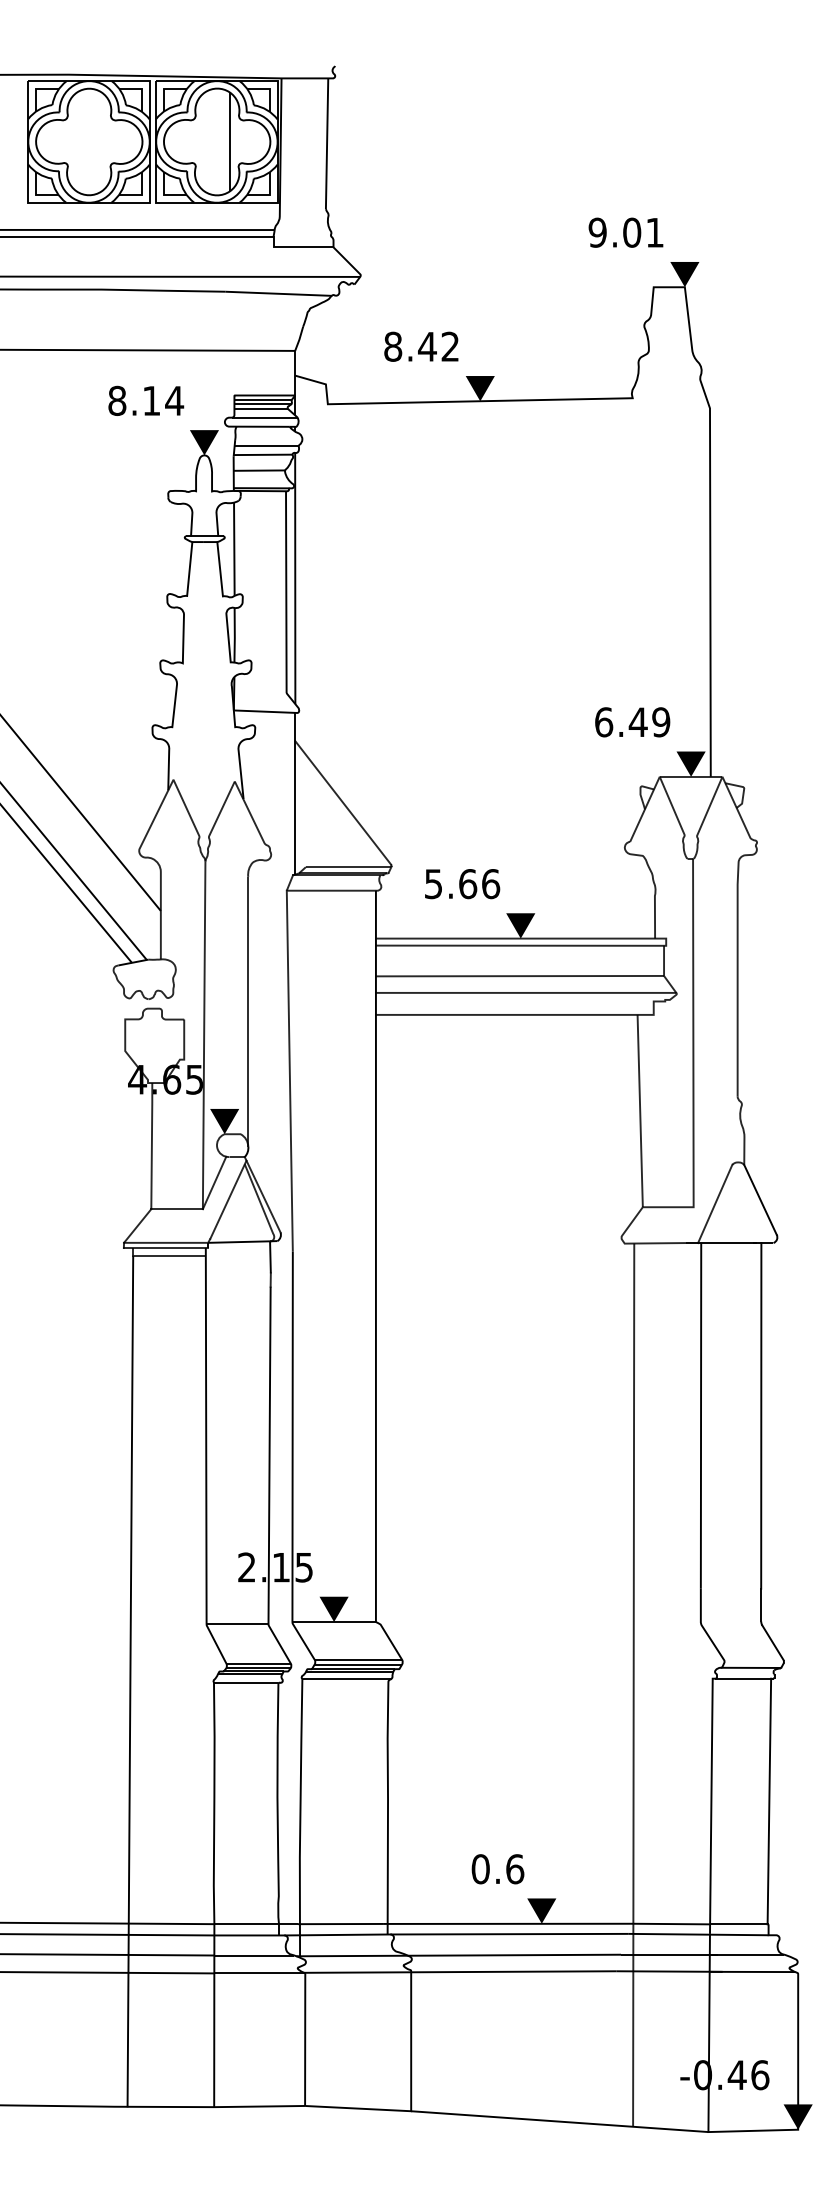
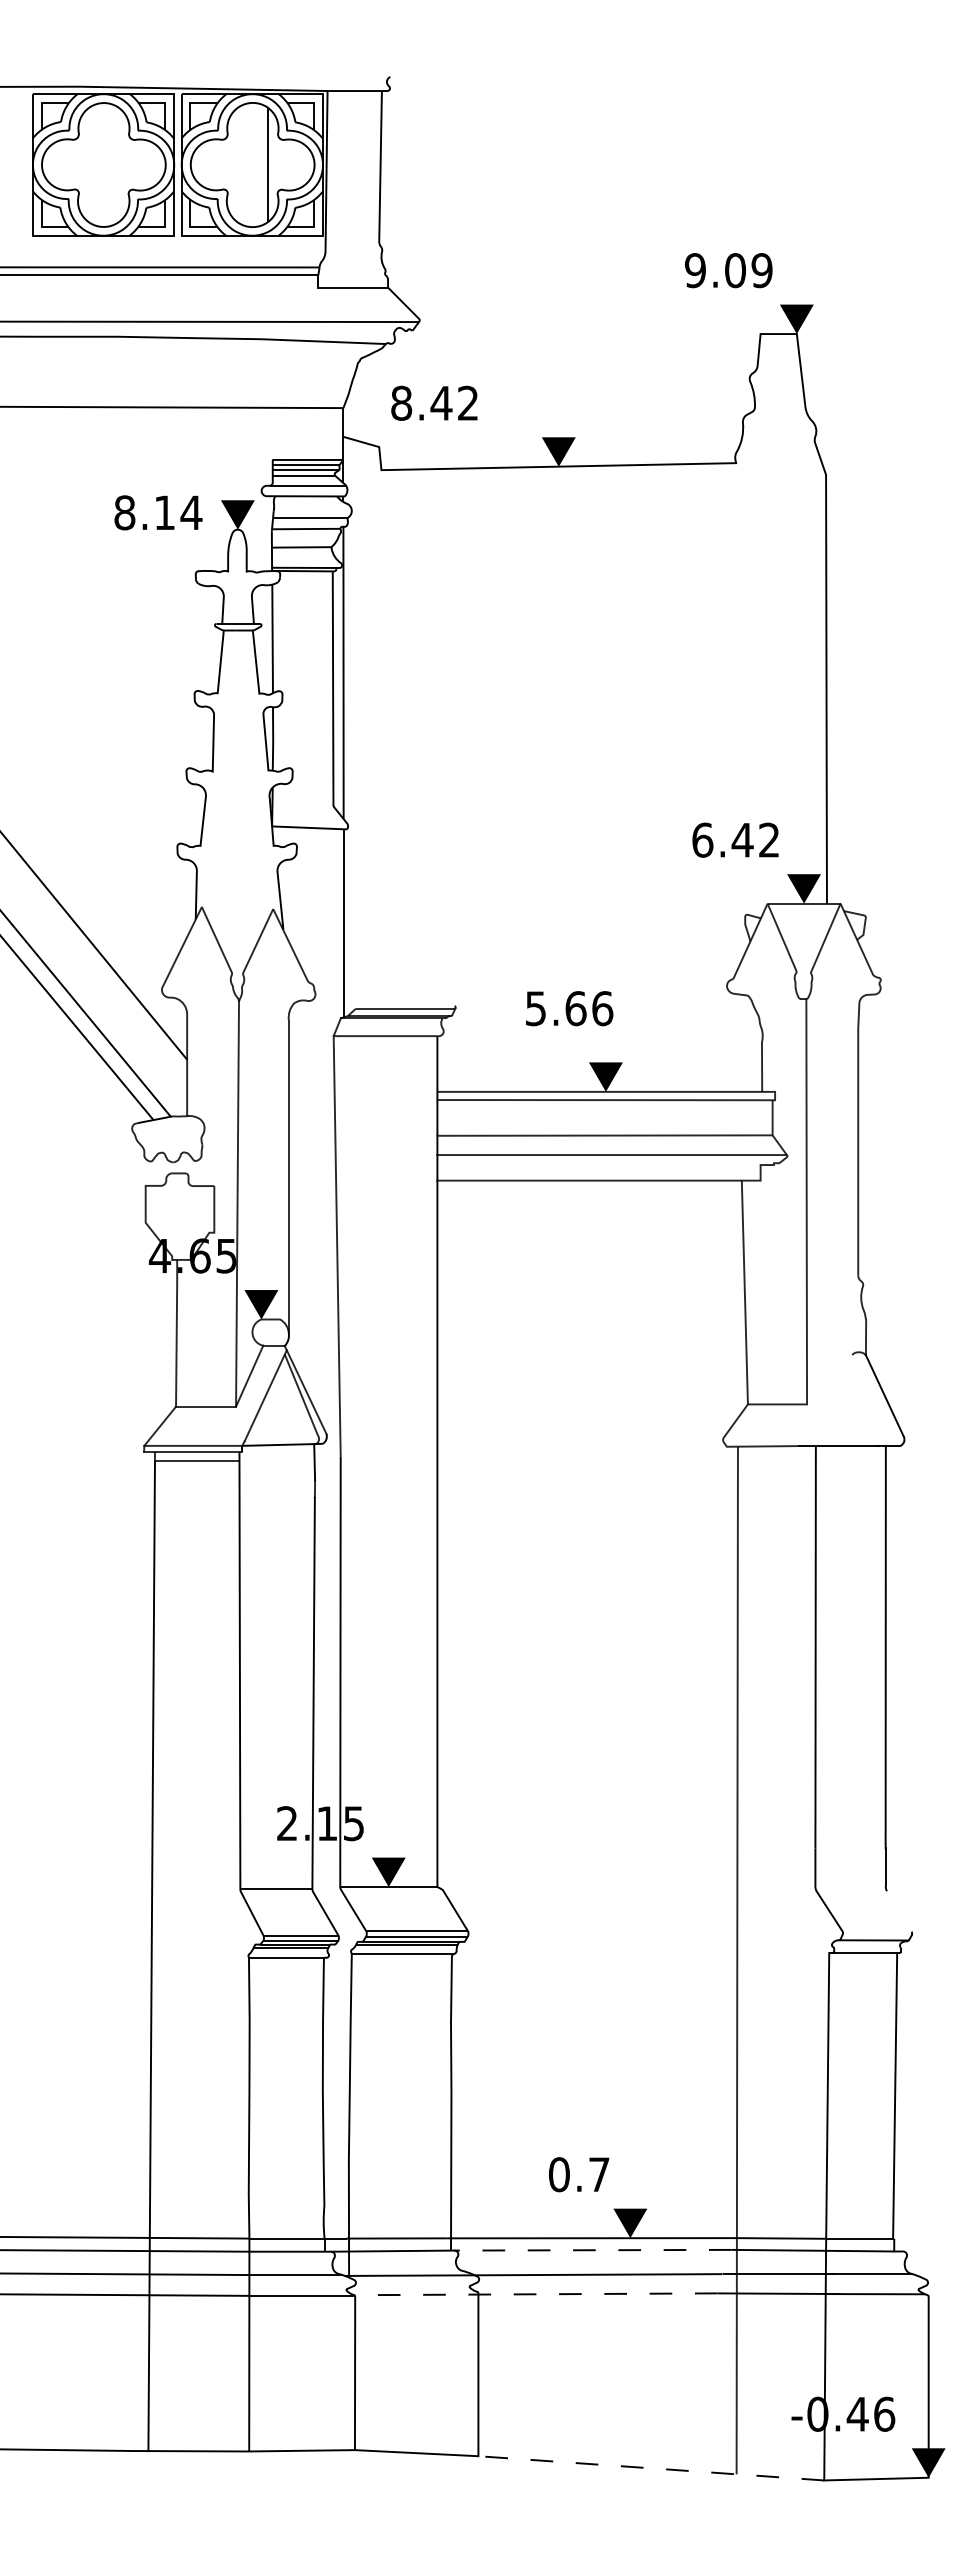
text: (654, 232) -> (761, 270), 9.01 -> 9.09
text: (421, 346) -> (434, 402), moved
text: (146, 400) -> (158, 512), moved
text: (661, 722) -> (769, 840), 6.49 -> 6.42
line: (342, 802) -> (398, 933), removed
text: (462, 884) -> (569, 1009), moved
line: (715, 1203) -> (832, 1400), removed
line: (772, 1642) -> (898, 1910), removed
text: (515, 1869) -> (599, 2174), 0.6 -> 0.7
line: (509, 1934) -> (592, 2250), solid -> dashed
line: (460, 1972) -> (535, 2294), solid -> dashed
line: (559, 2121) -> (650, 2468), solid -> dashed

